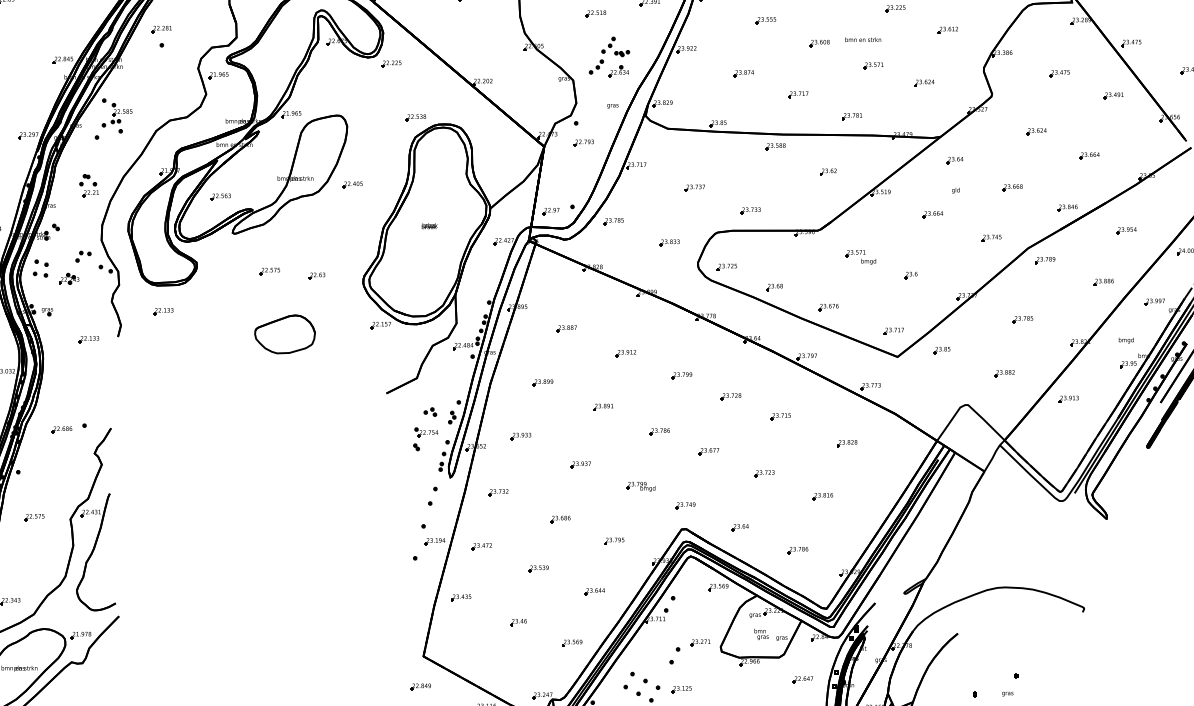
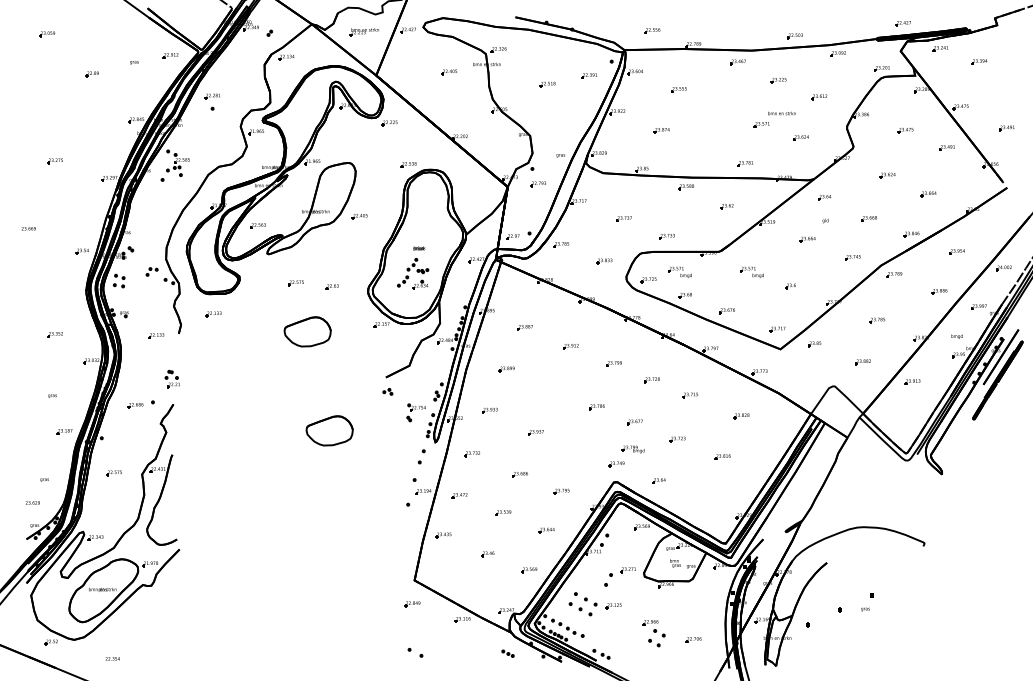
text: (862, 39) -> (781, 113), moved
part: (818, 43) -> (719, 107), removed
part: (609, 56) -> (413, 273), moved
part: (797, 95) -> (703, 147), removed
part: (87, 184) -> (171, 378), moved
part: (766, 256) -> (679, 271), added
part: (68, 278) -> (140, 288), removed
part: (602, 407) -> (552, 388), removed
part: (429, 411) -> (387, 391), moved
part: (313, 462) -> (329, 430), added
part: (639, 486) -> (632, 449), moved
part: (797, 550) -> (703, 498), removed
part: (803, 679) -> (707, 598), removed

